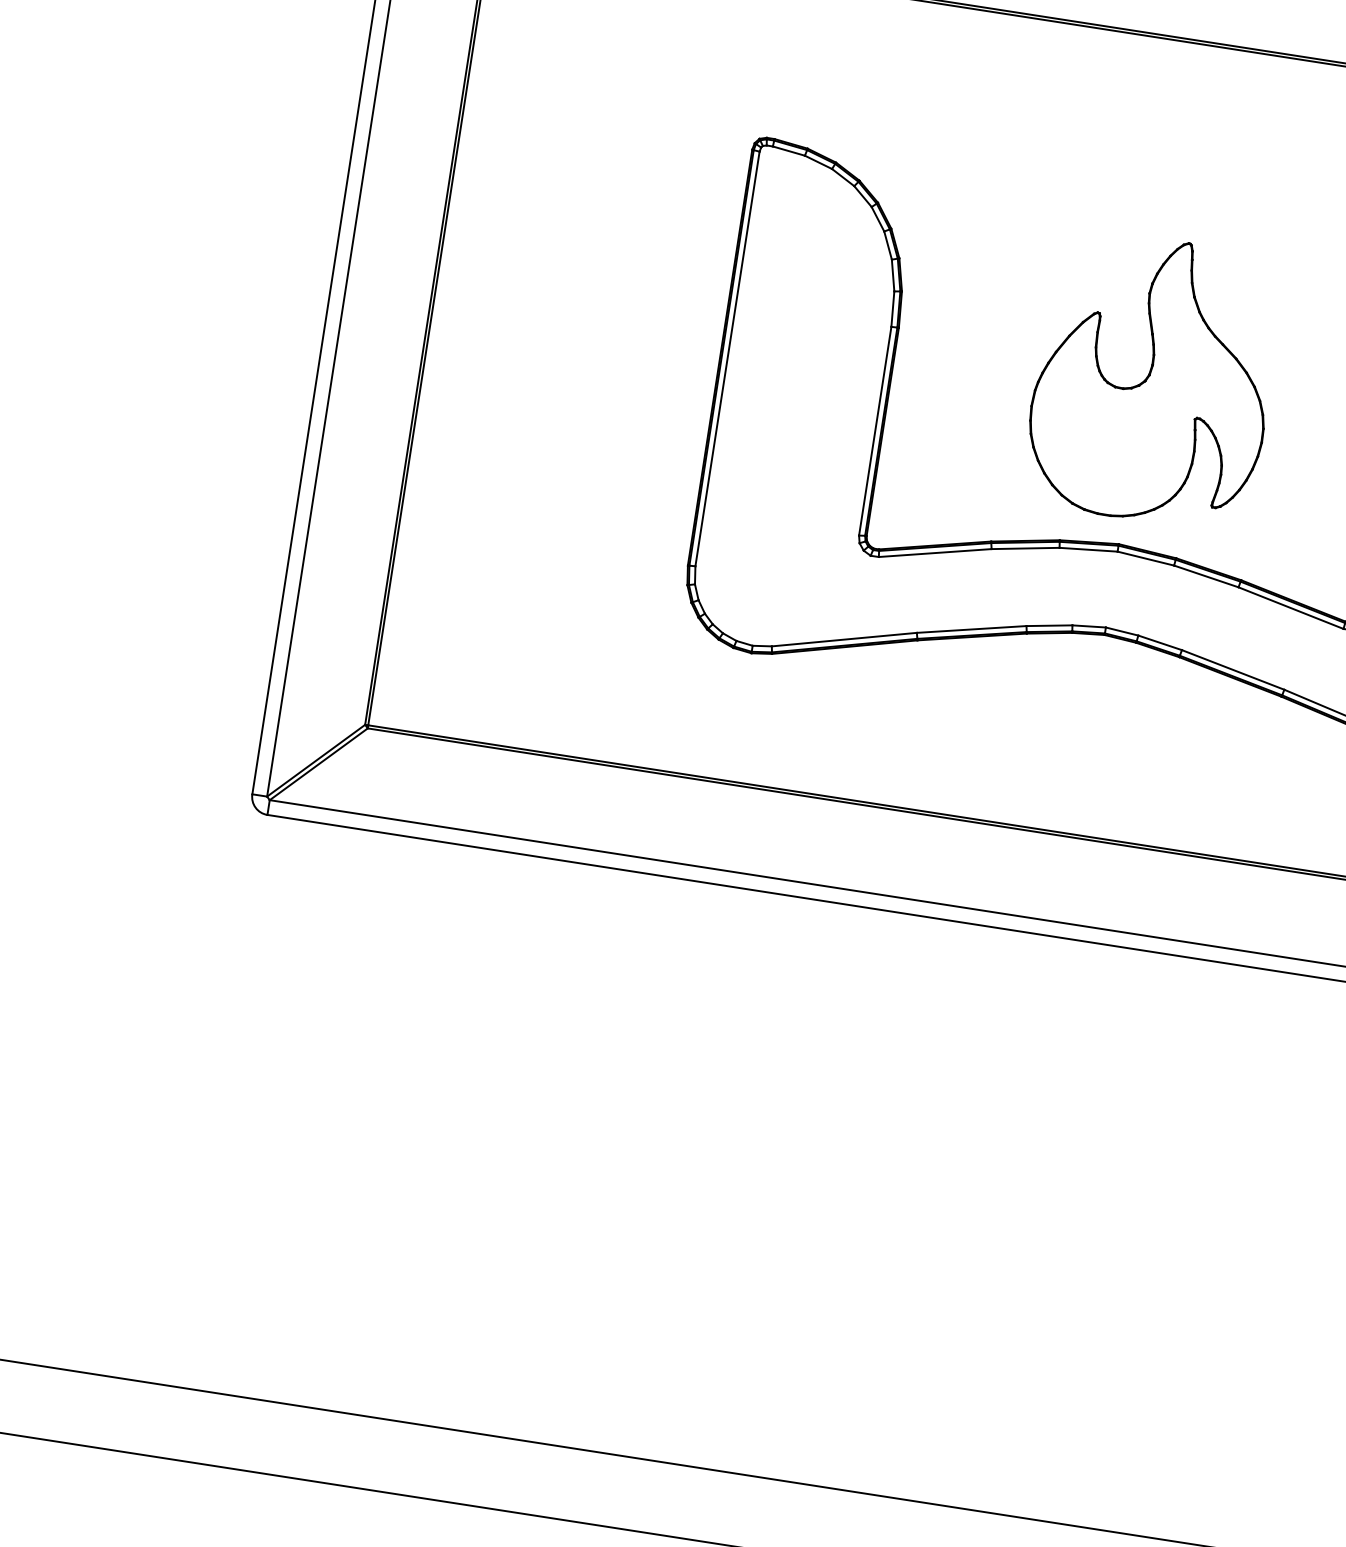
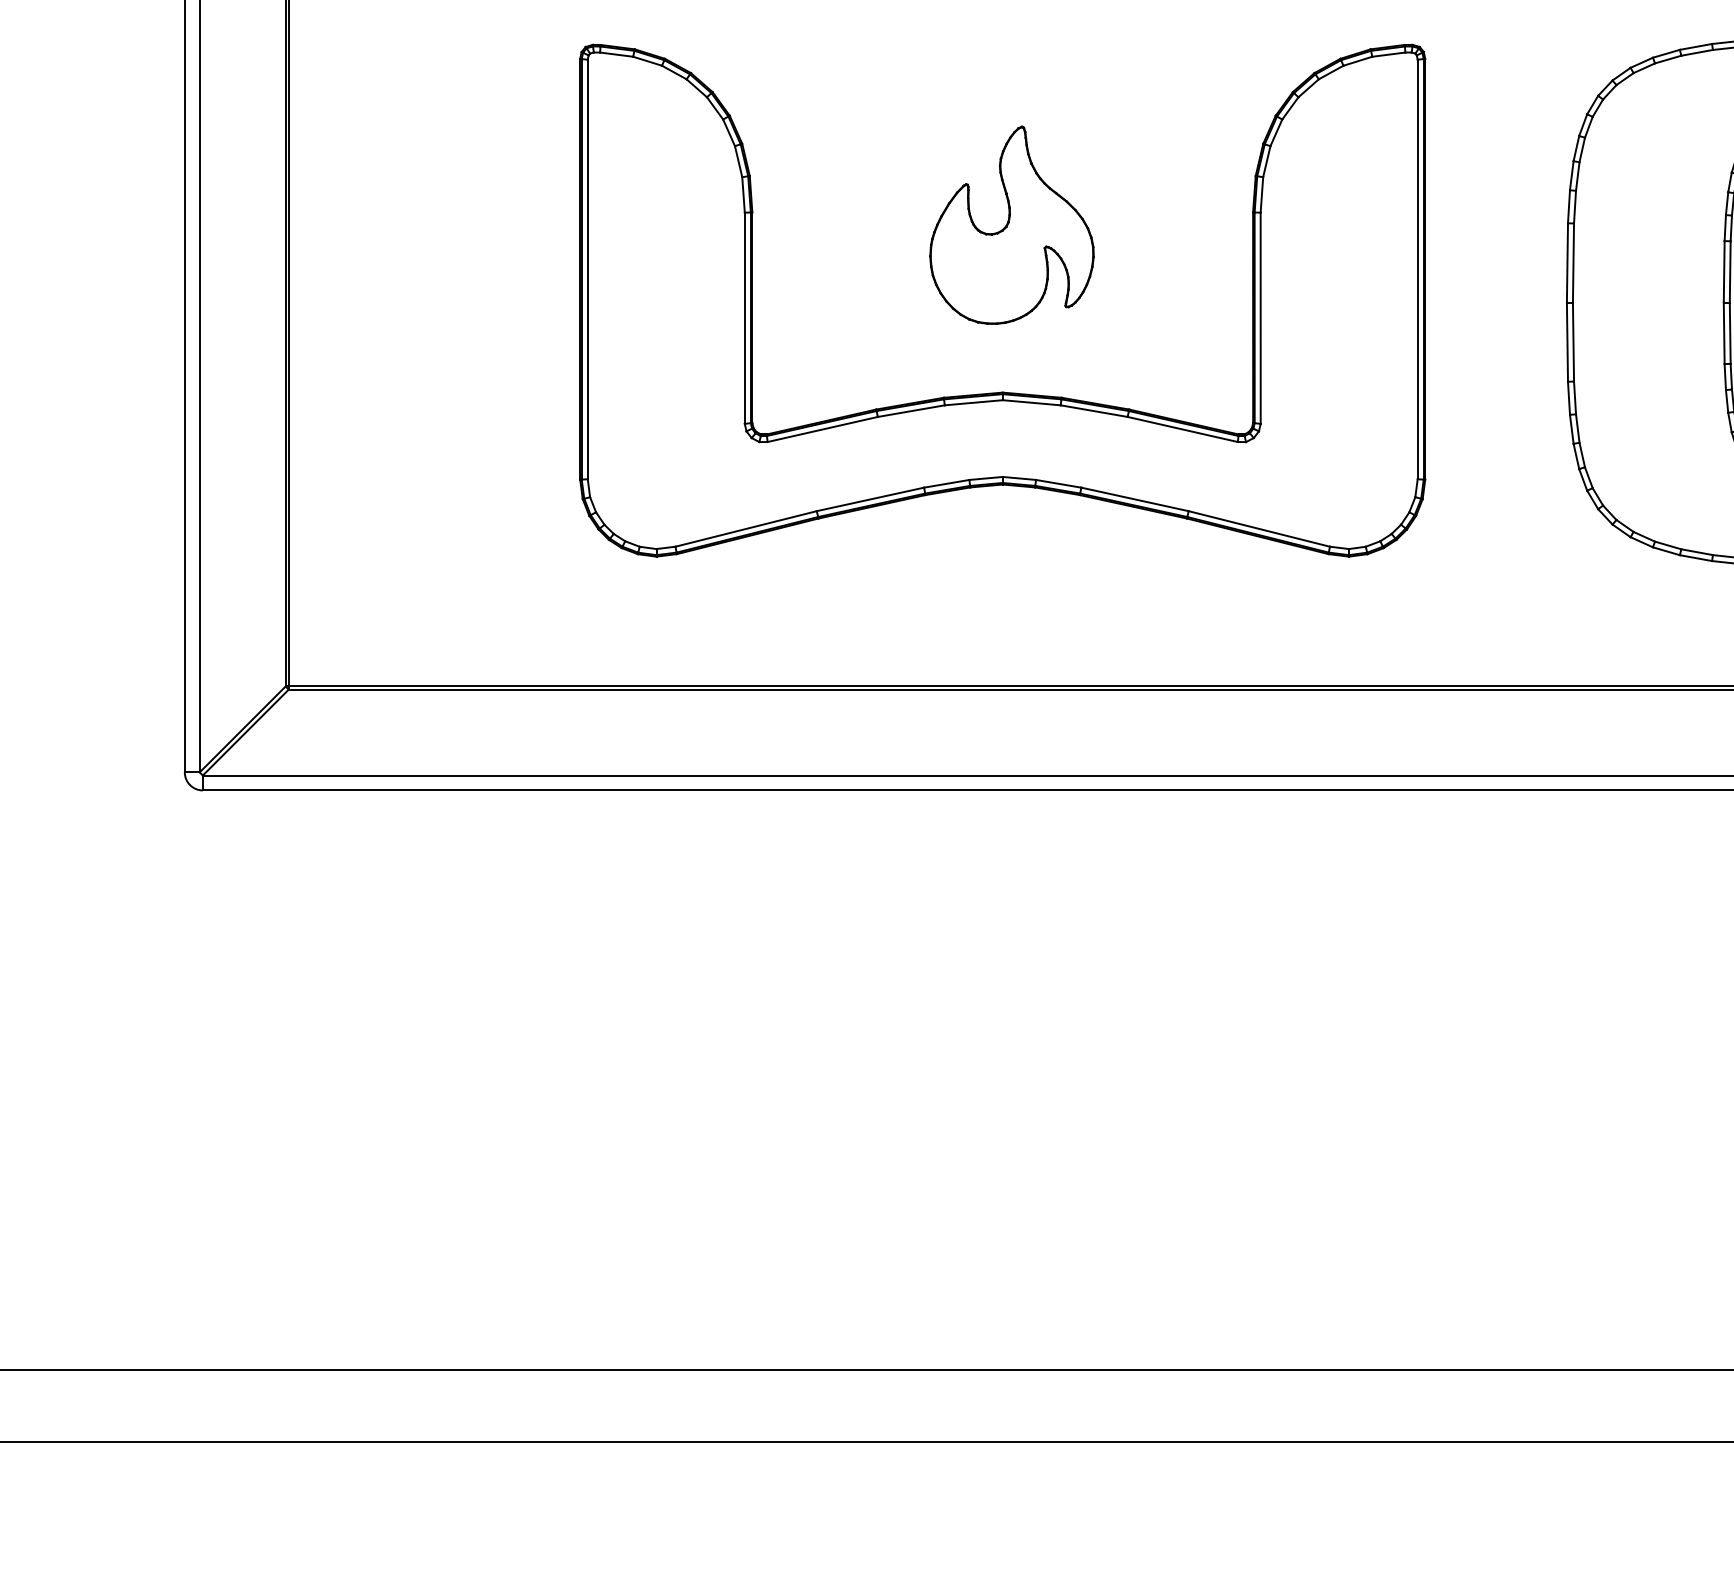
part: (1152, 380) -> (1011, 225), size x0.7

